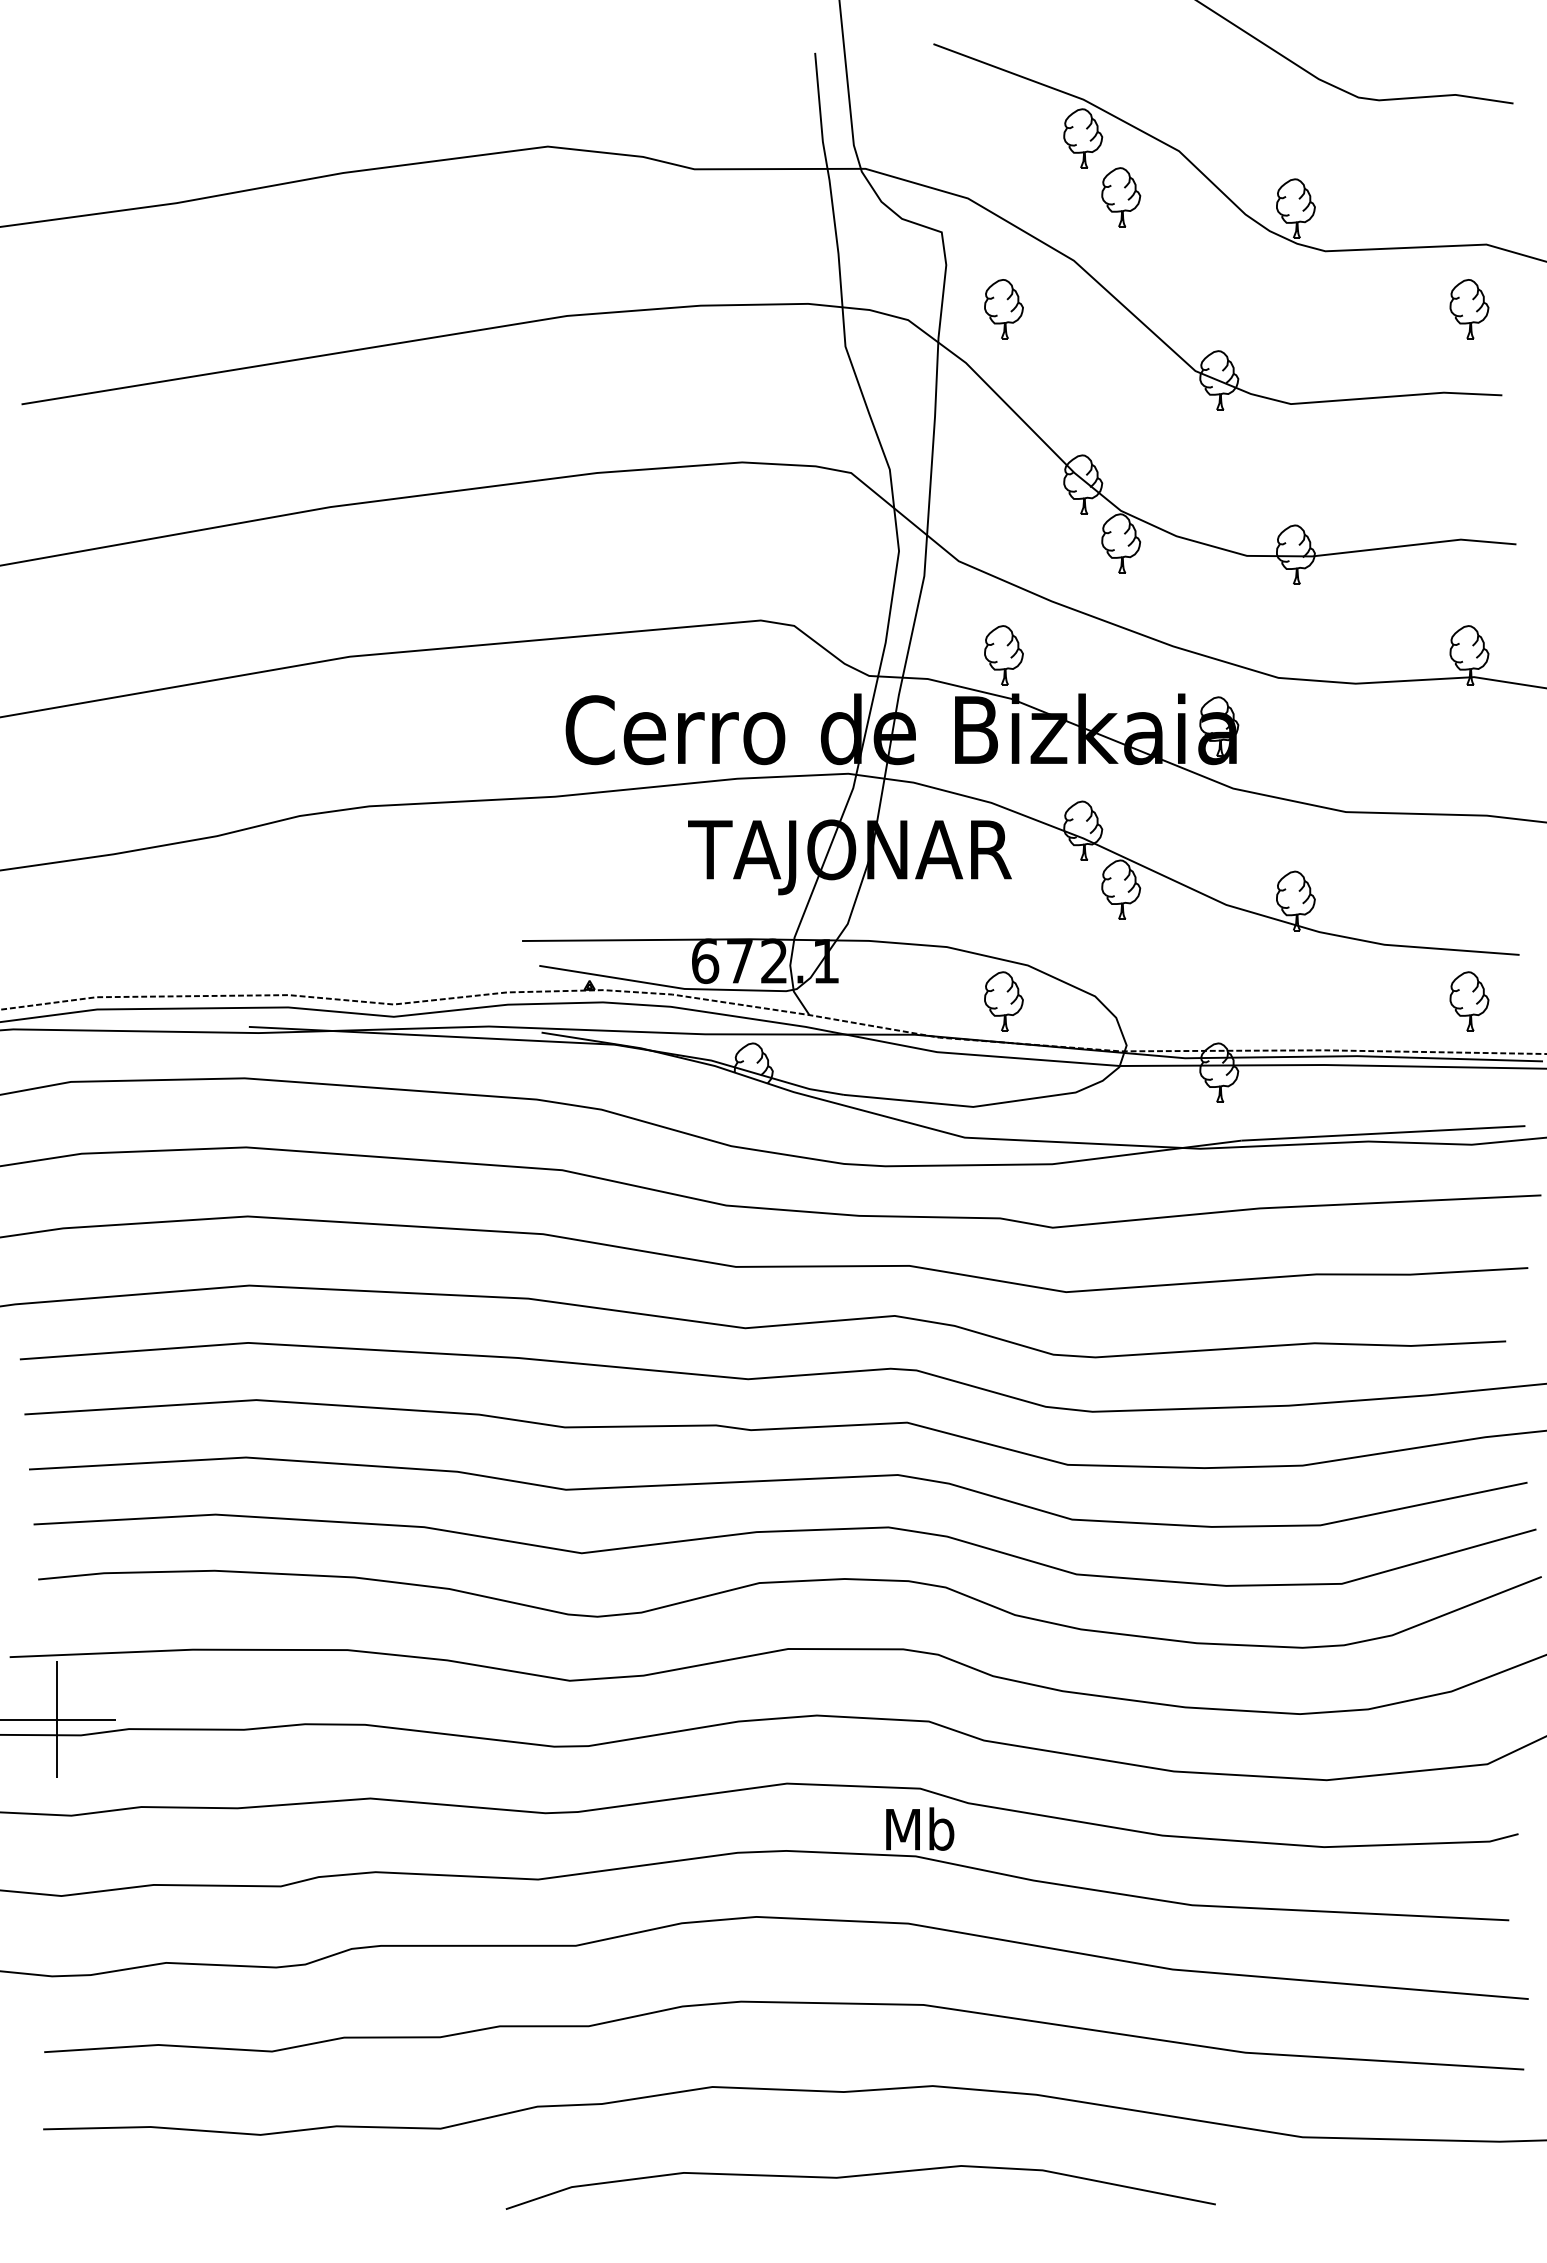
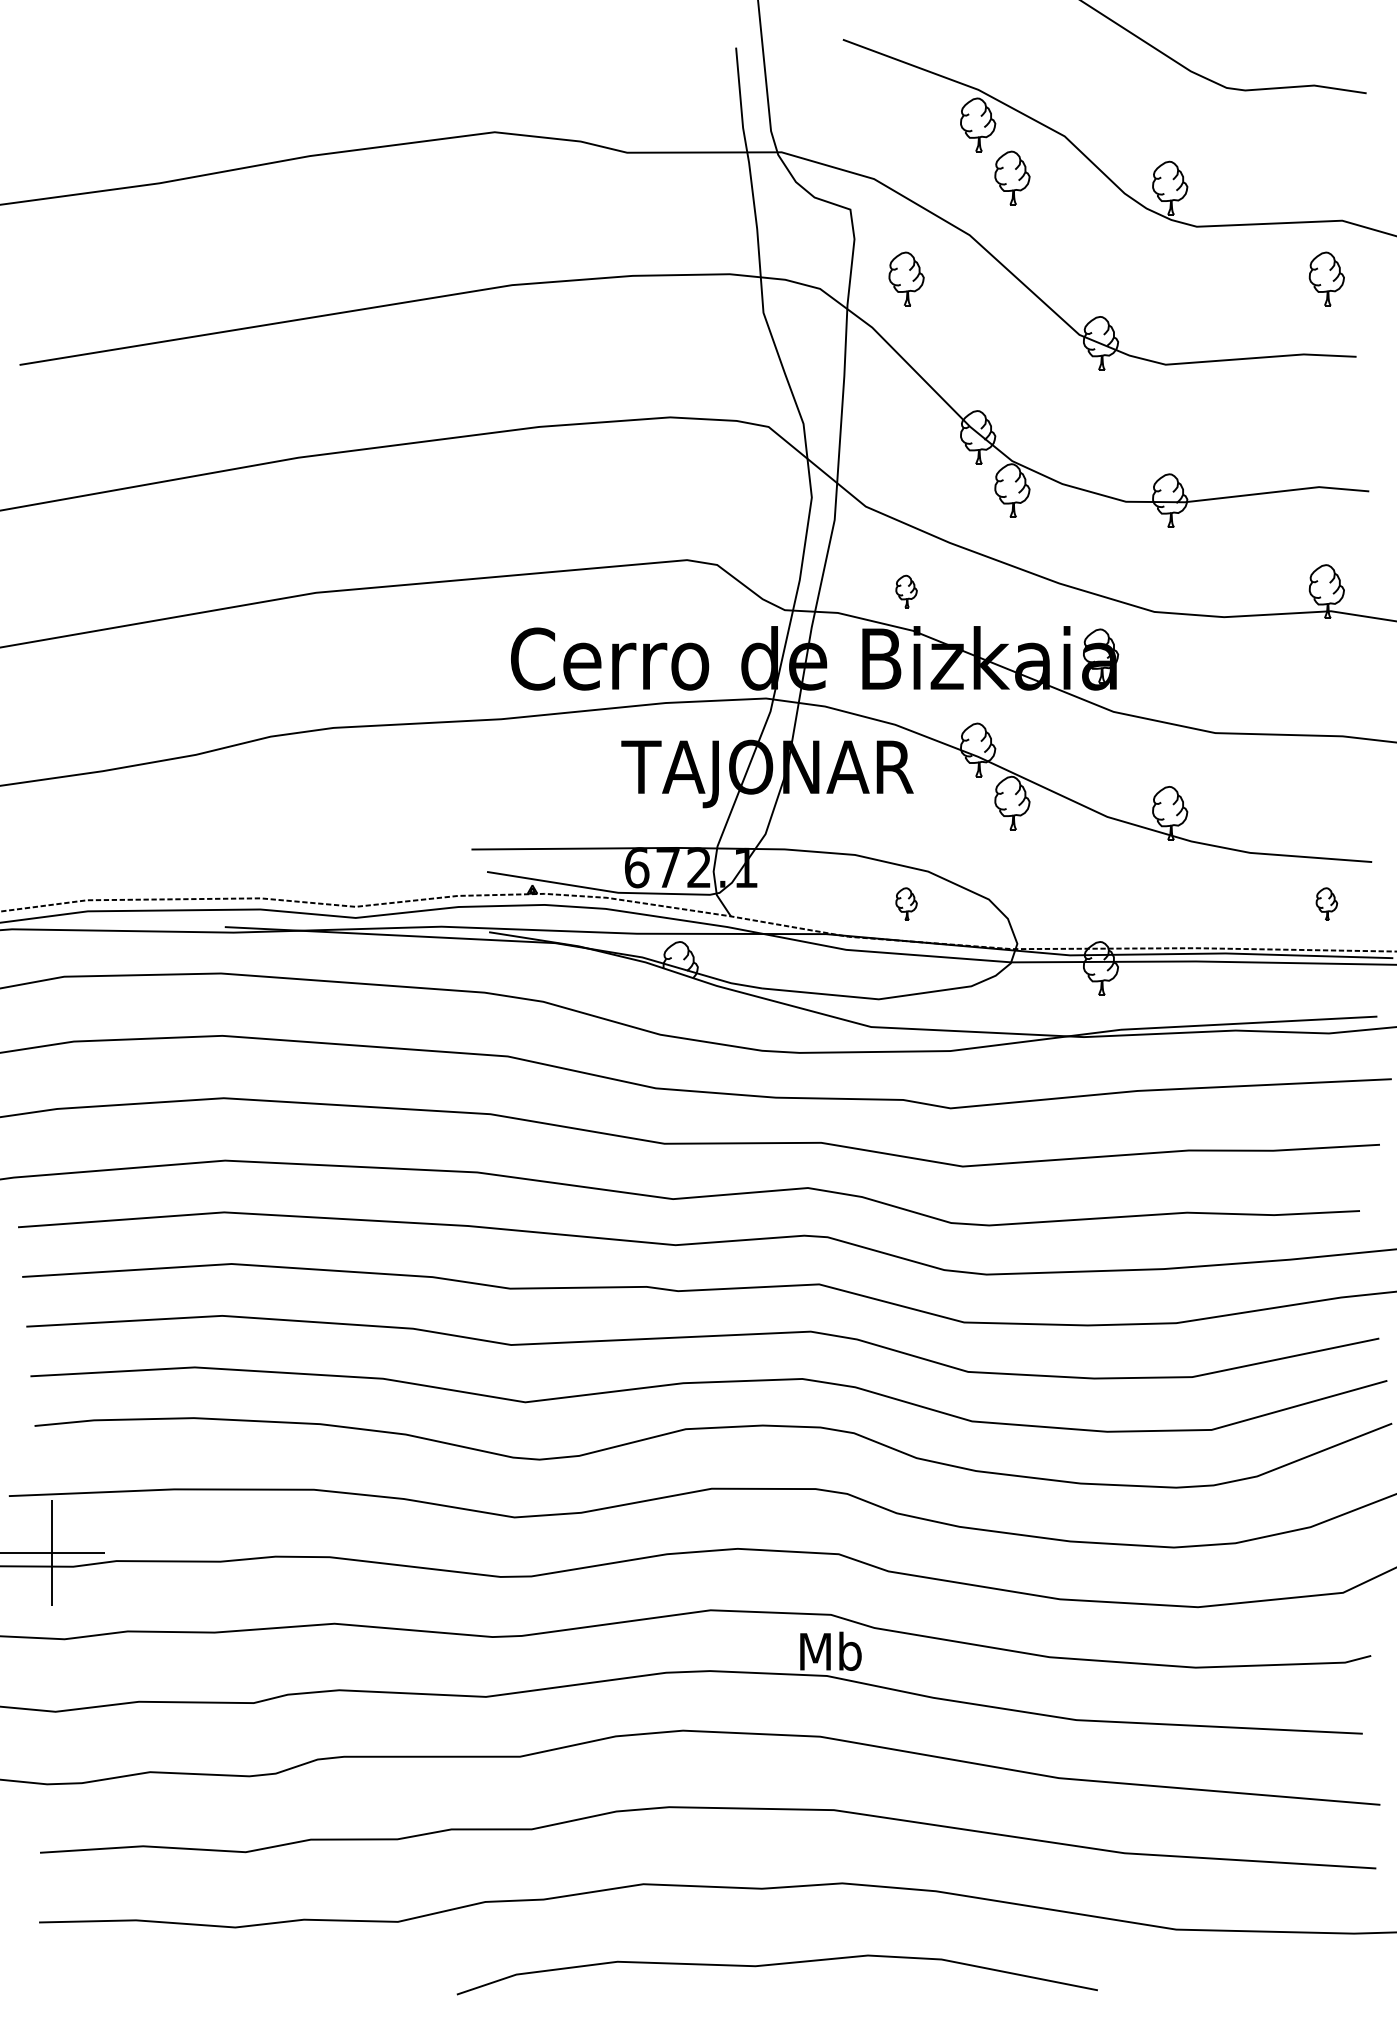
part: (1003, 655) -> (906, 591), size x0.6
part: (1003, 1001) -> (906, 904), size x0.6
part: (1469, 1001) -> (1326, 904), size x0.6

